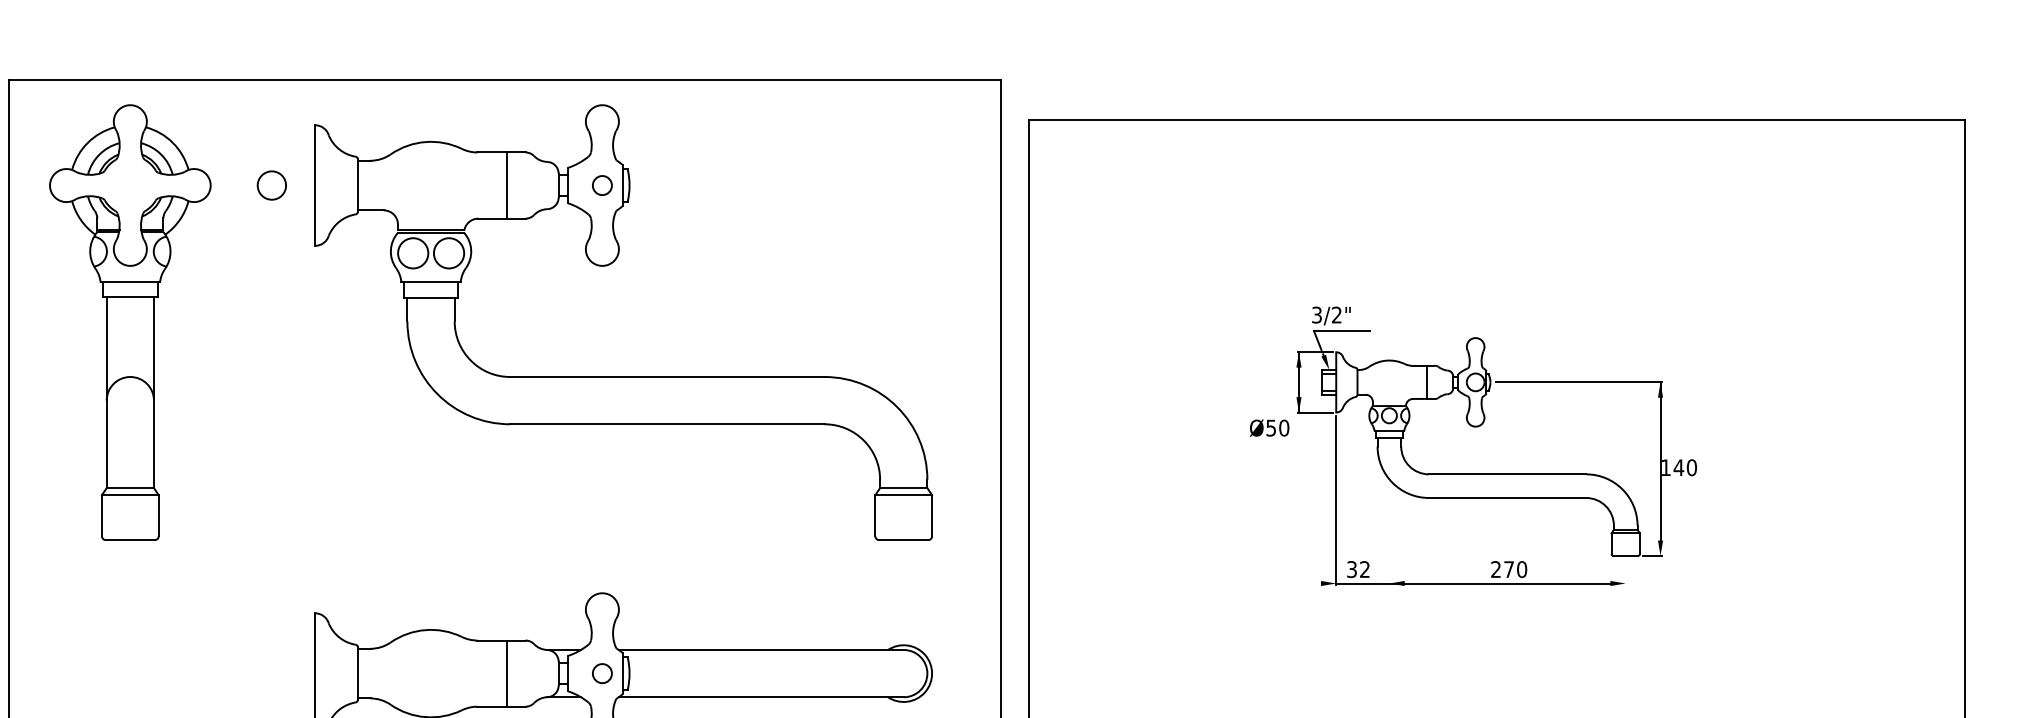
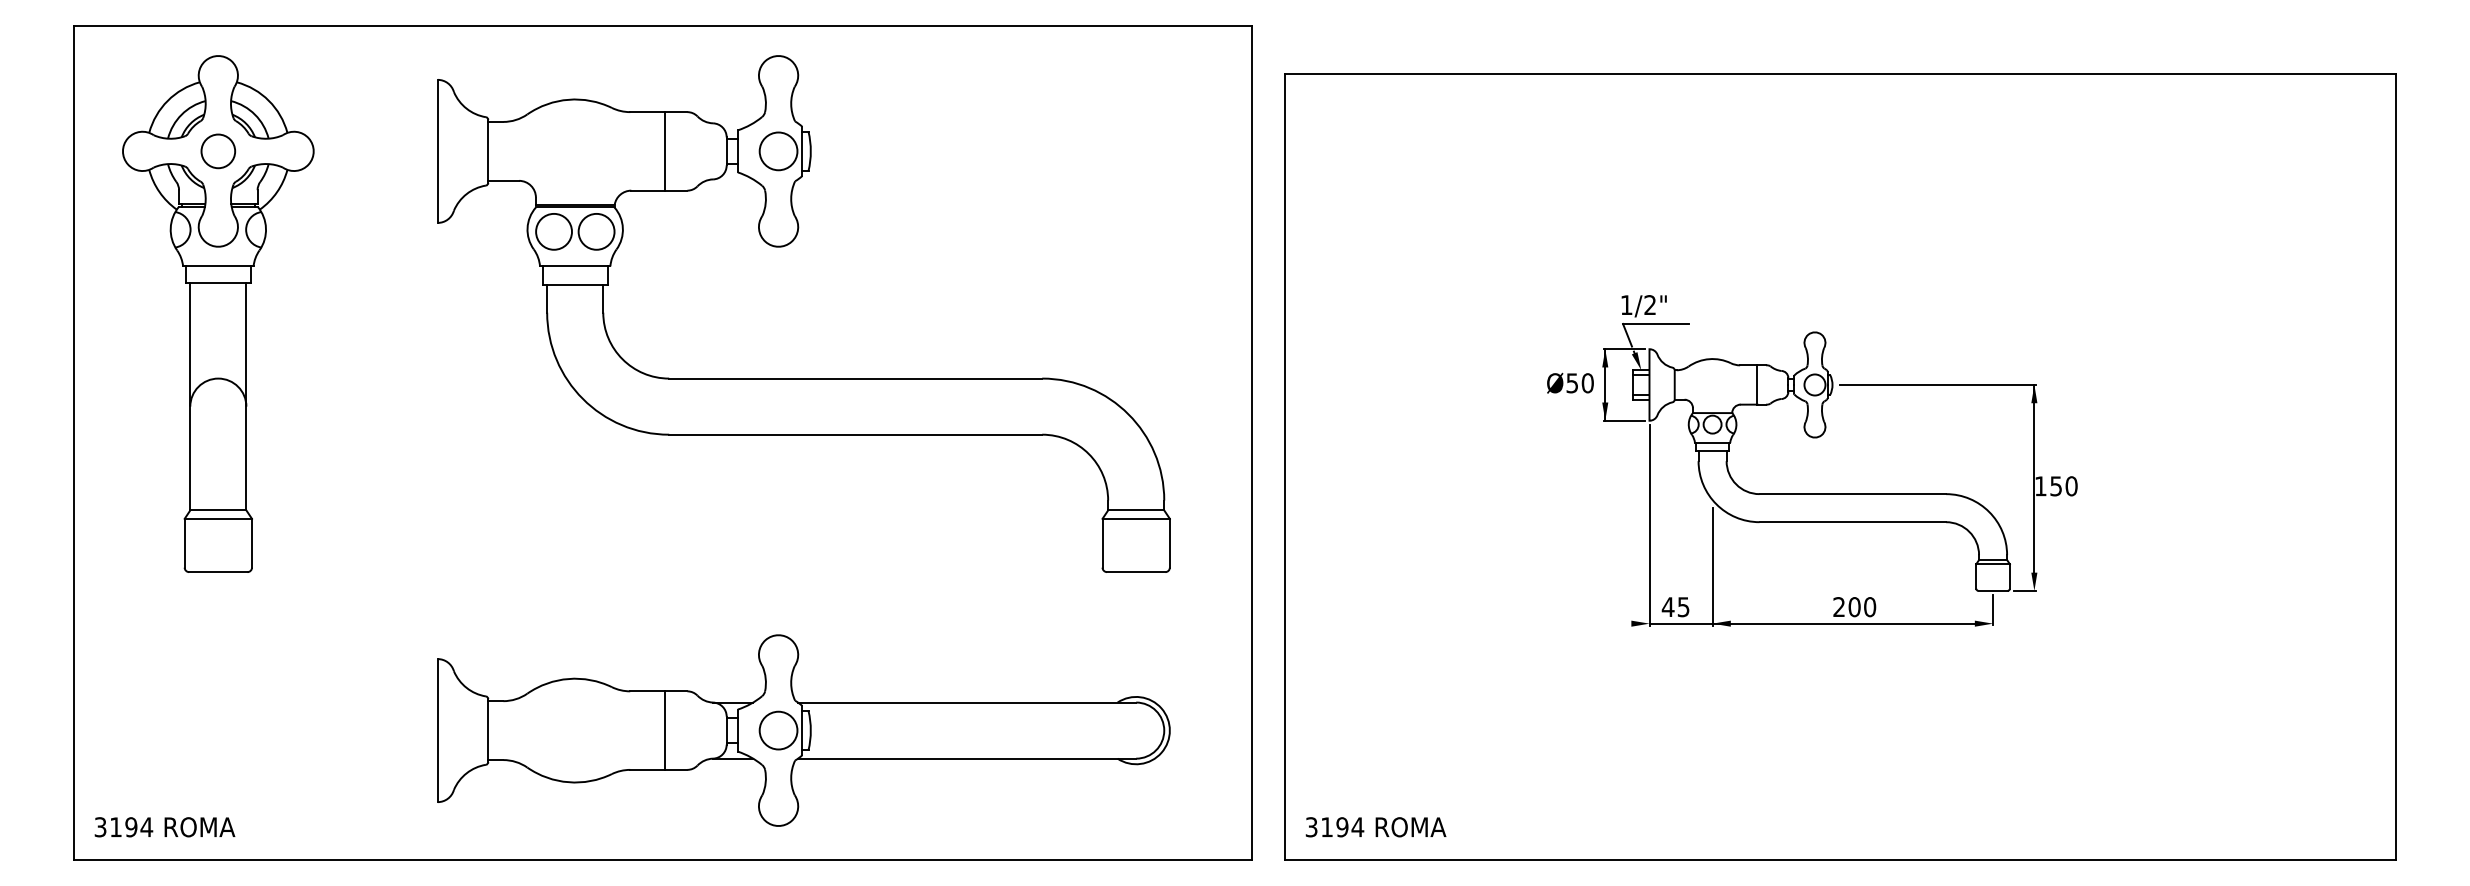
circle: (272, 185) -> (218, 151), moved
circle: (602, 185) -> (778, 151), size x1.67
text: (1316, 315) -> (1626, 305), 3/2" -> 1/2"
text: (1269, 427) -> (1570, 382), moved
text: (1678, 467) -> (2055, 486), 140 -> 150
line: (1389, 535) -> (1712, 566), added
text: (1358, 569) -> (1675, 607), 32 -> 45
text: (1508, 569) -> (1854, 607), 270 -> 200
line: (1626, 572) -> (1993, 610), added
circle: (602, 673) -> (778, 730), size x1.67

